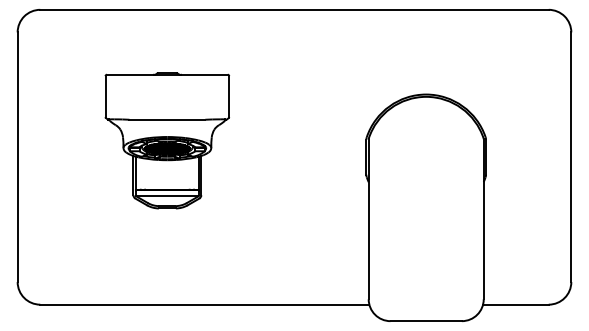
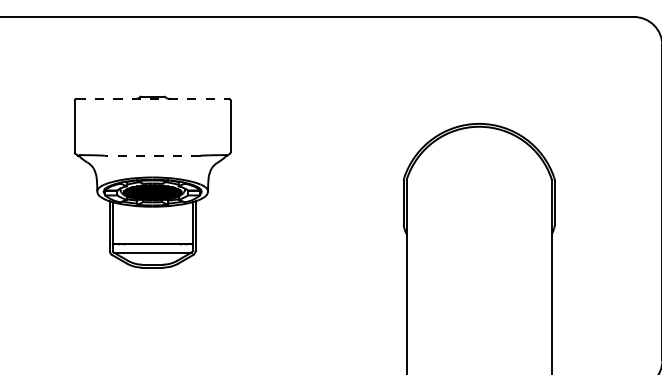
line: (167, 74) -> (152, 98), solid -> dashed
line: (167, 119) -> (152, 155), solid -> dashed

